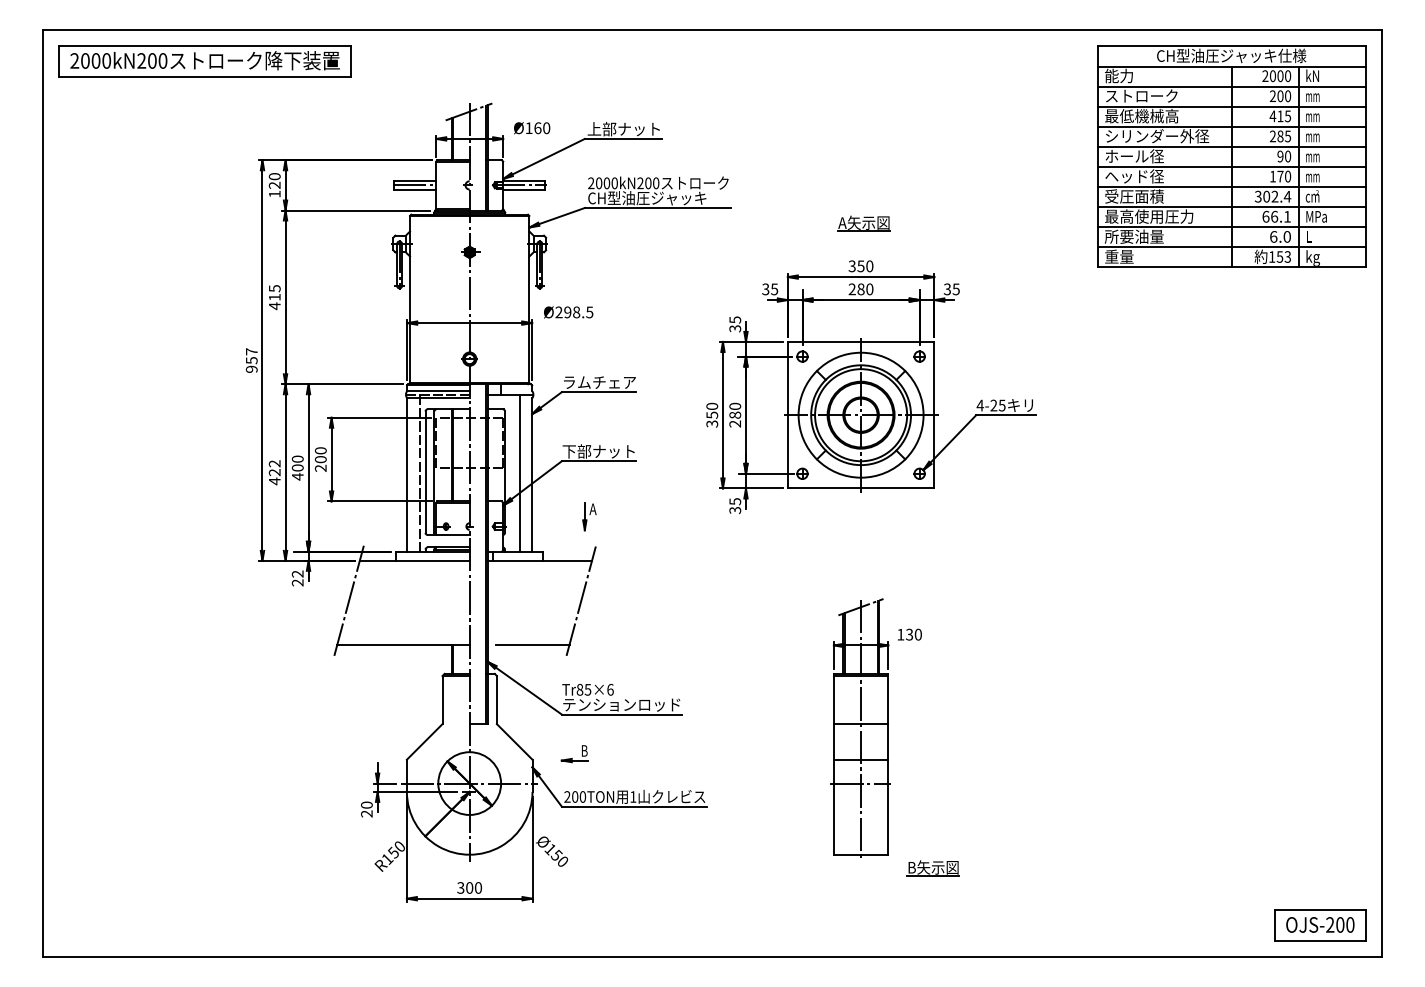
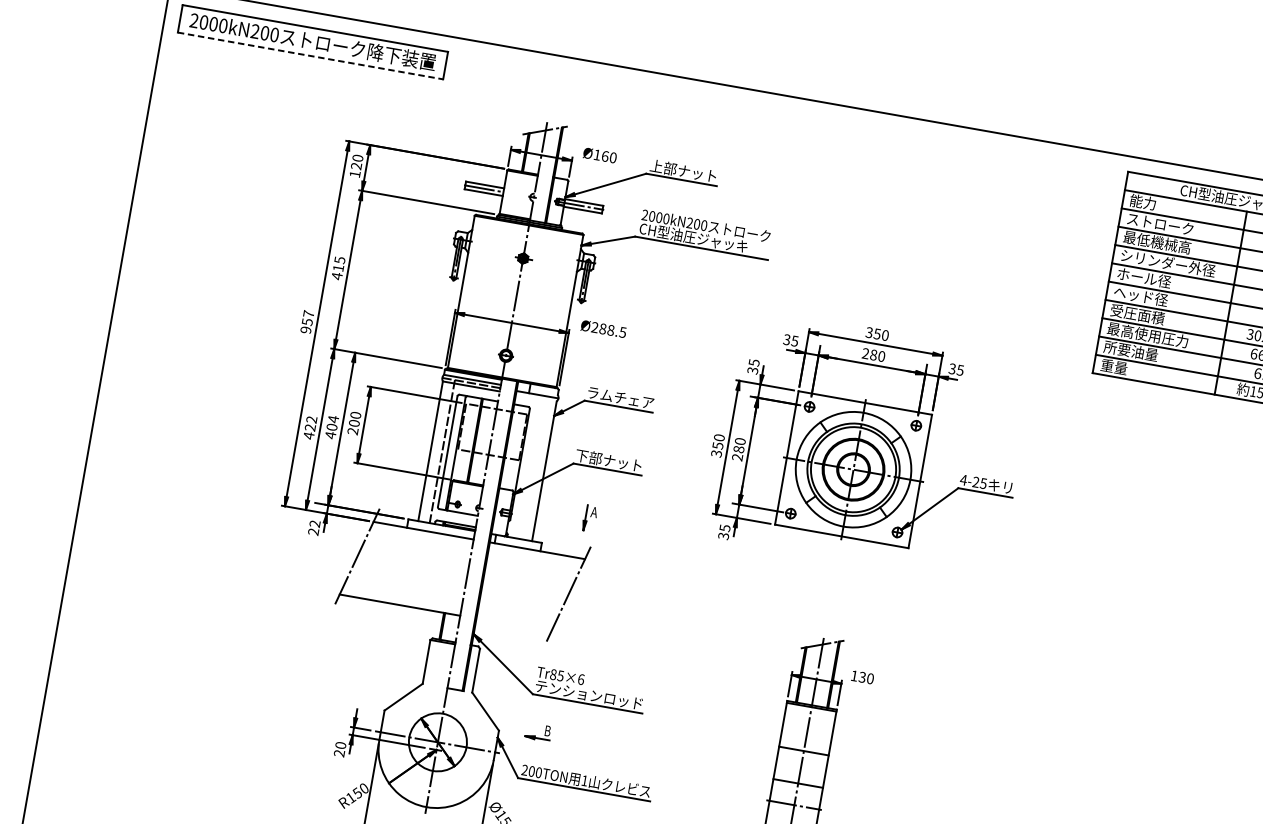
line: (205, 76) -> (310, 55), solid -> dashed
part: (863, 223) -> (886, 295), removed
text: (567, 312) -> (602, 329), Ø298.5 -> Ø288.5
text: (297, 459) -> (333, 419), 400 -> 404
line: (519, 472) -> (533, 467), removed
line: (532, 644) -> (517, 625), removed

